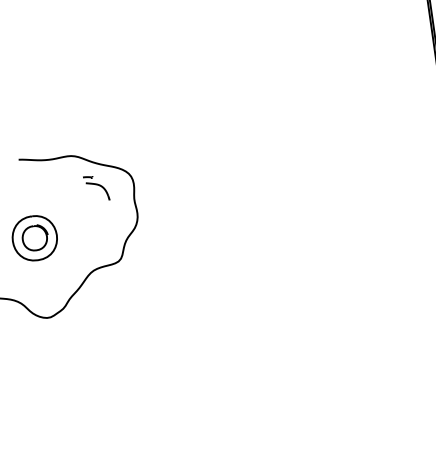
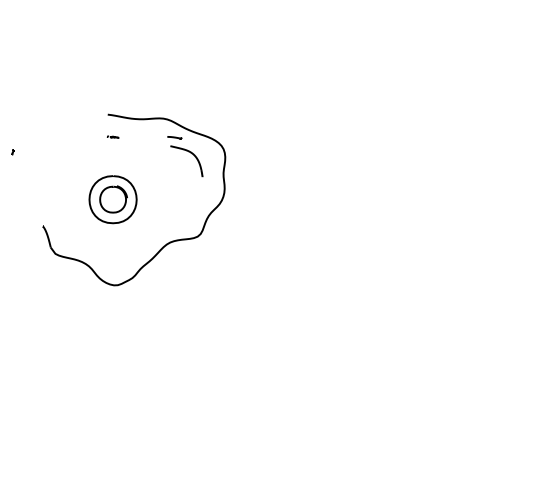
part: (25, 179) -> (112, 136), added
part: (96, 188) -> (185, 156), size x1.43

